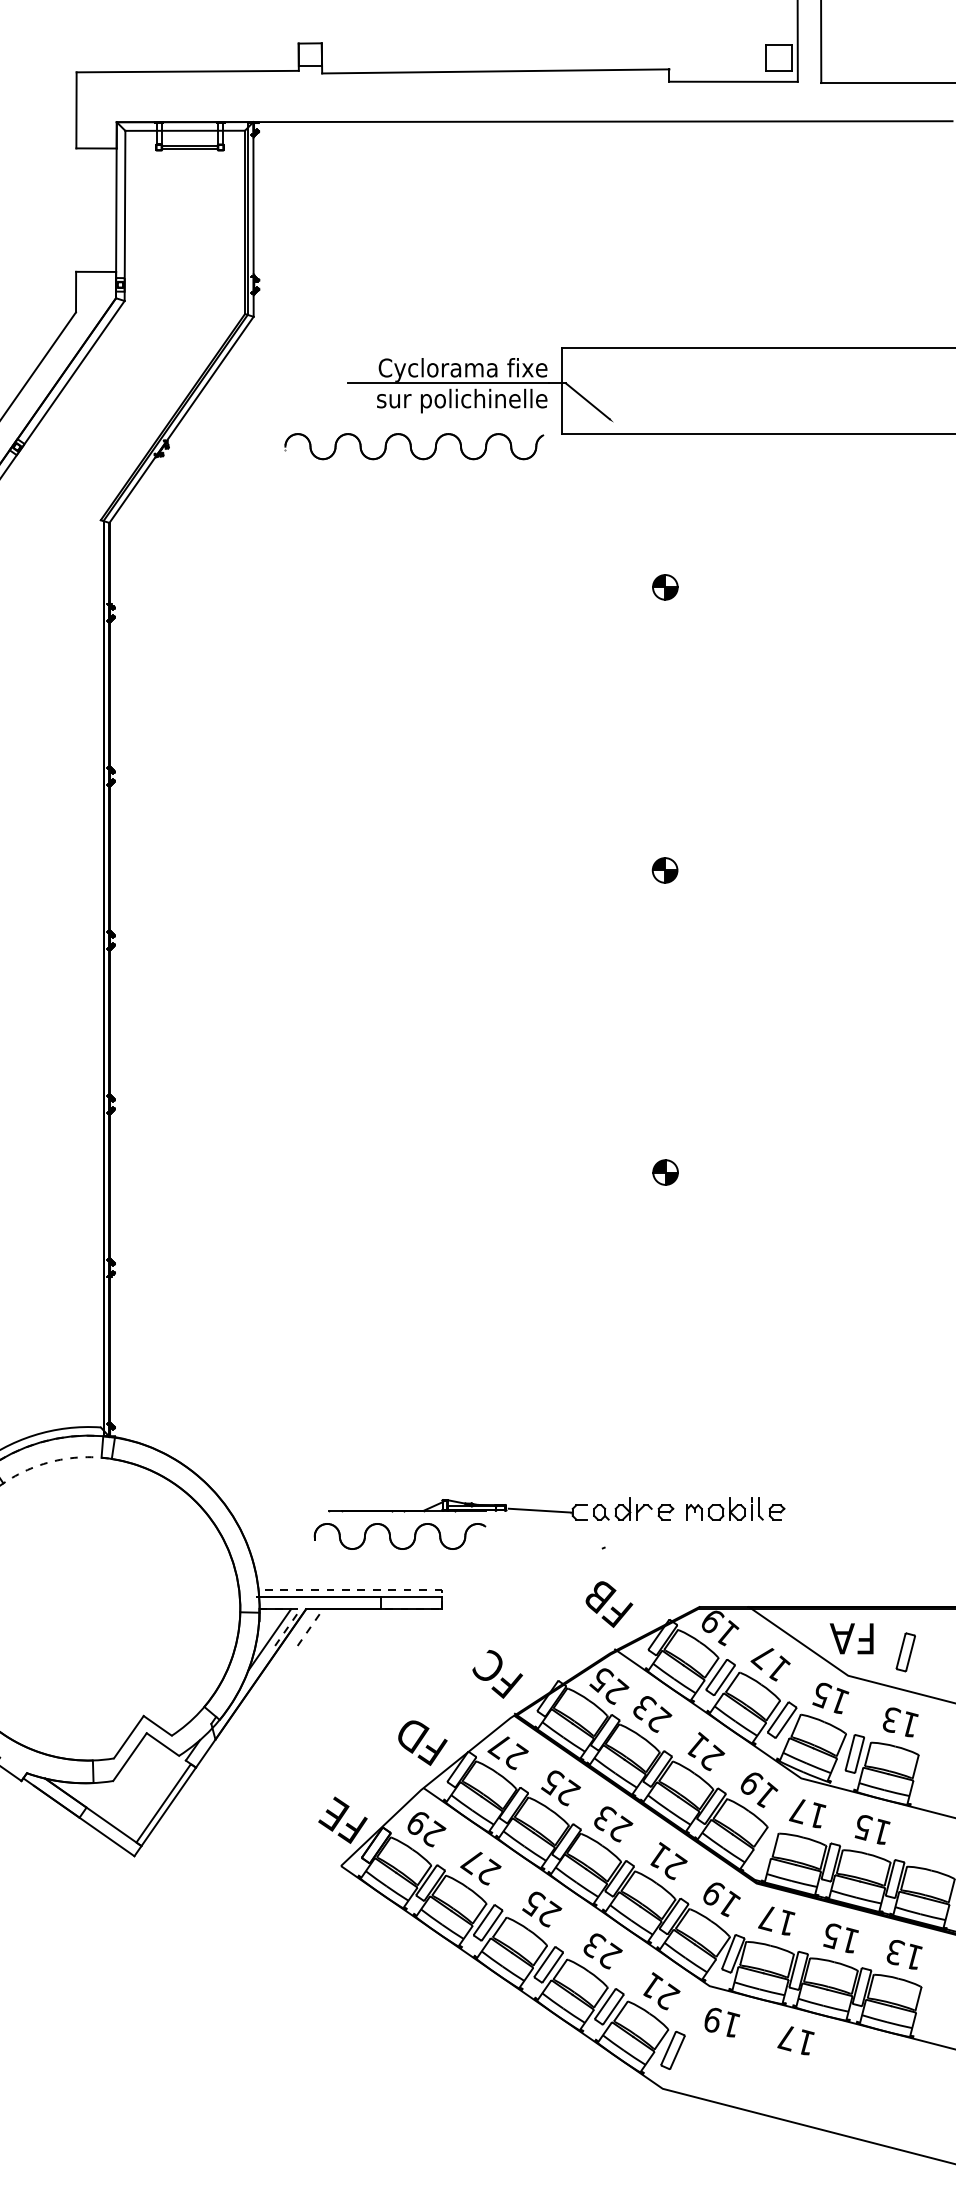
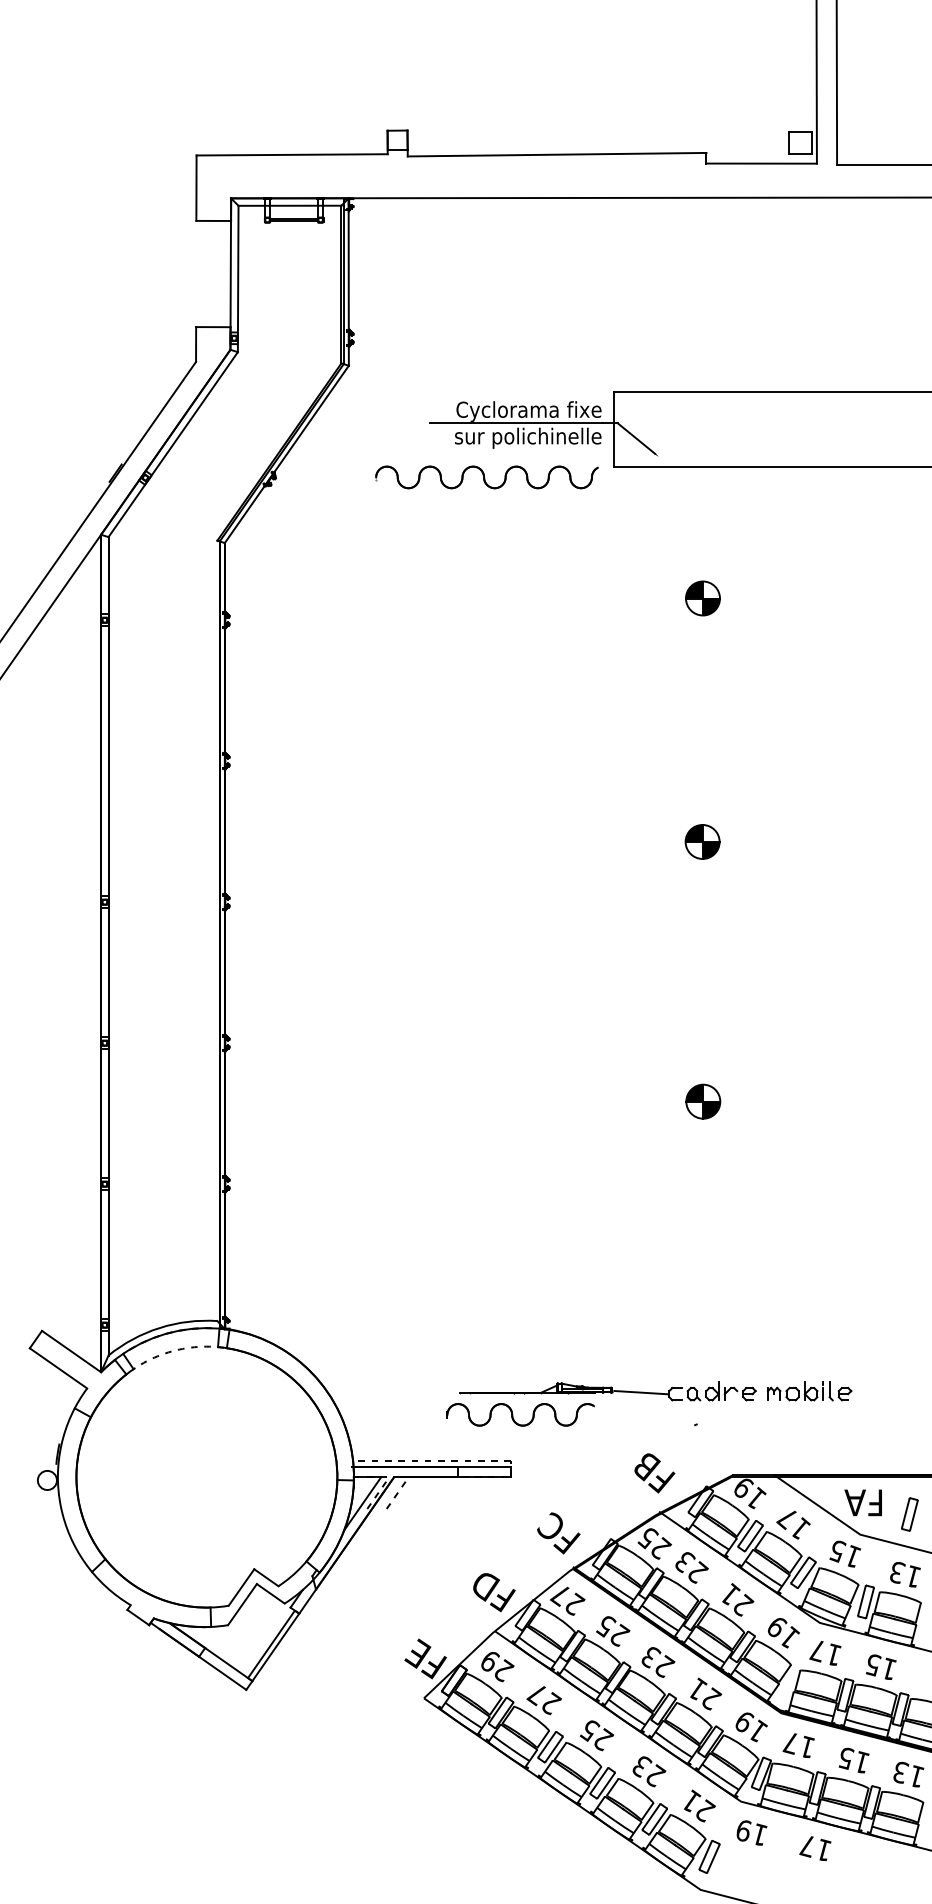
part: (664, 587) -> (702, 598), size x1.6
part: (664, 869) -> (702, 841), size x1.6
part: (664, 1172) -> (702, 1101), size x1.6
part: (550, 1512) -> (650, 1394), moved

